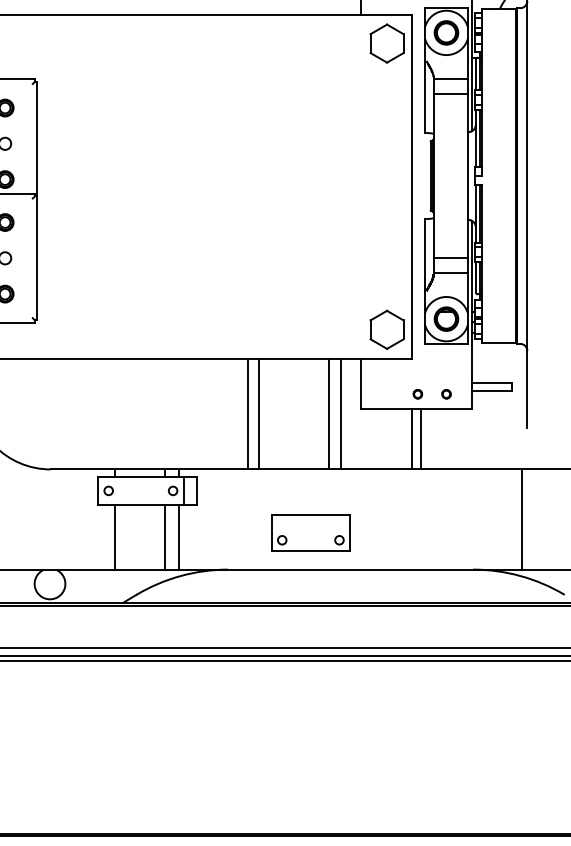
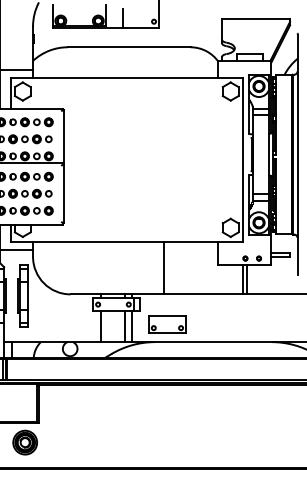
line: (258, 412) -> (169, 267), removed
line: (329, 412) -> (203, 267), removed
line: (340, 412) -> (208, 267), removed
line: (523, 520) -> (295, 318), removed
part: (310, 532) -> (167, 324), moved

